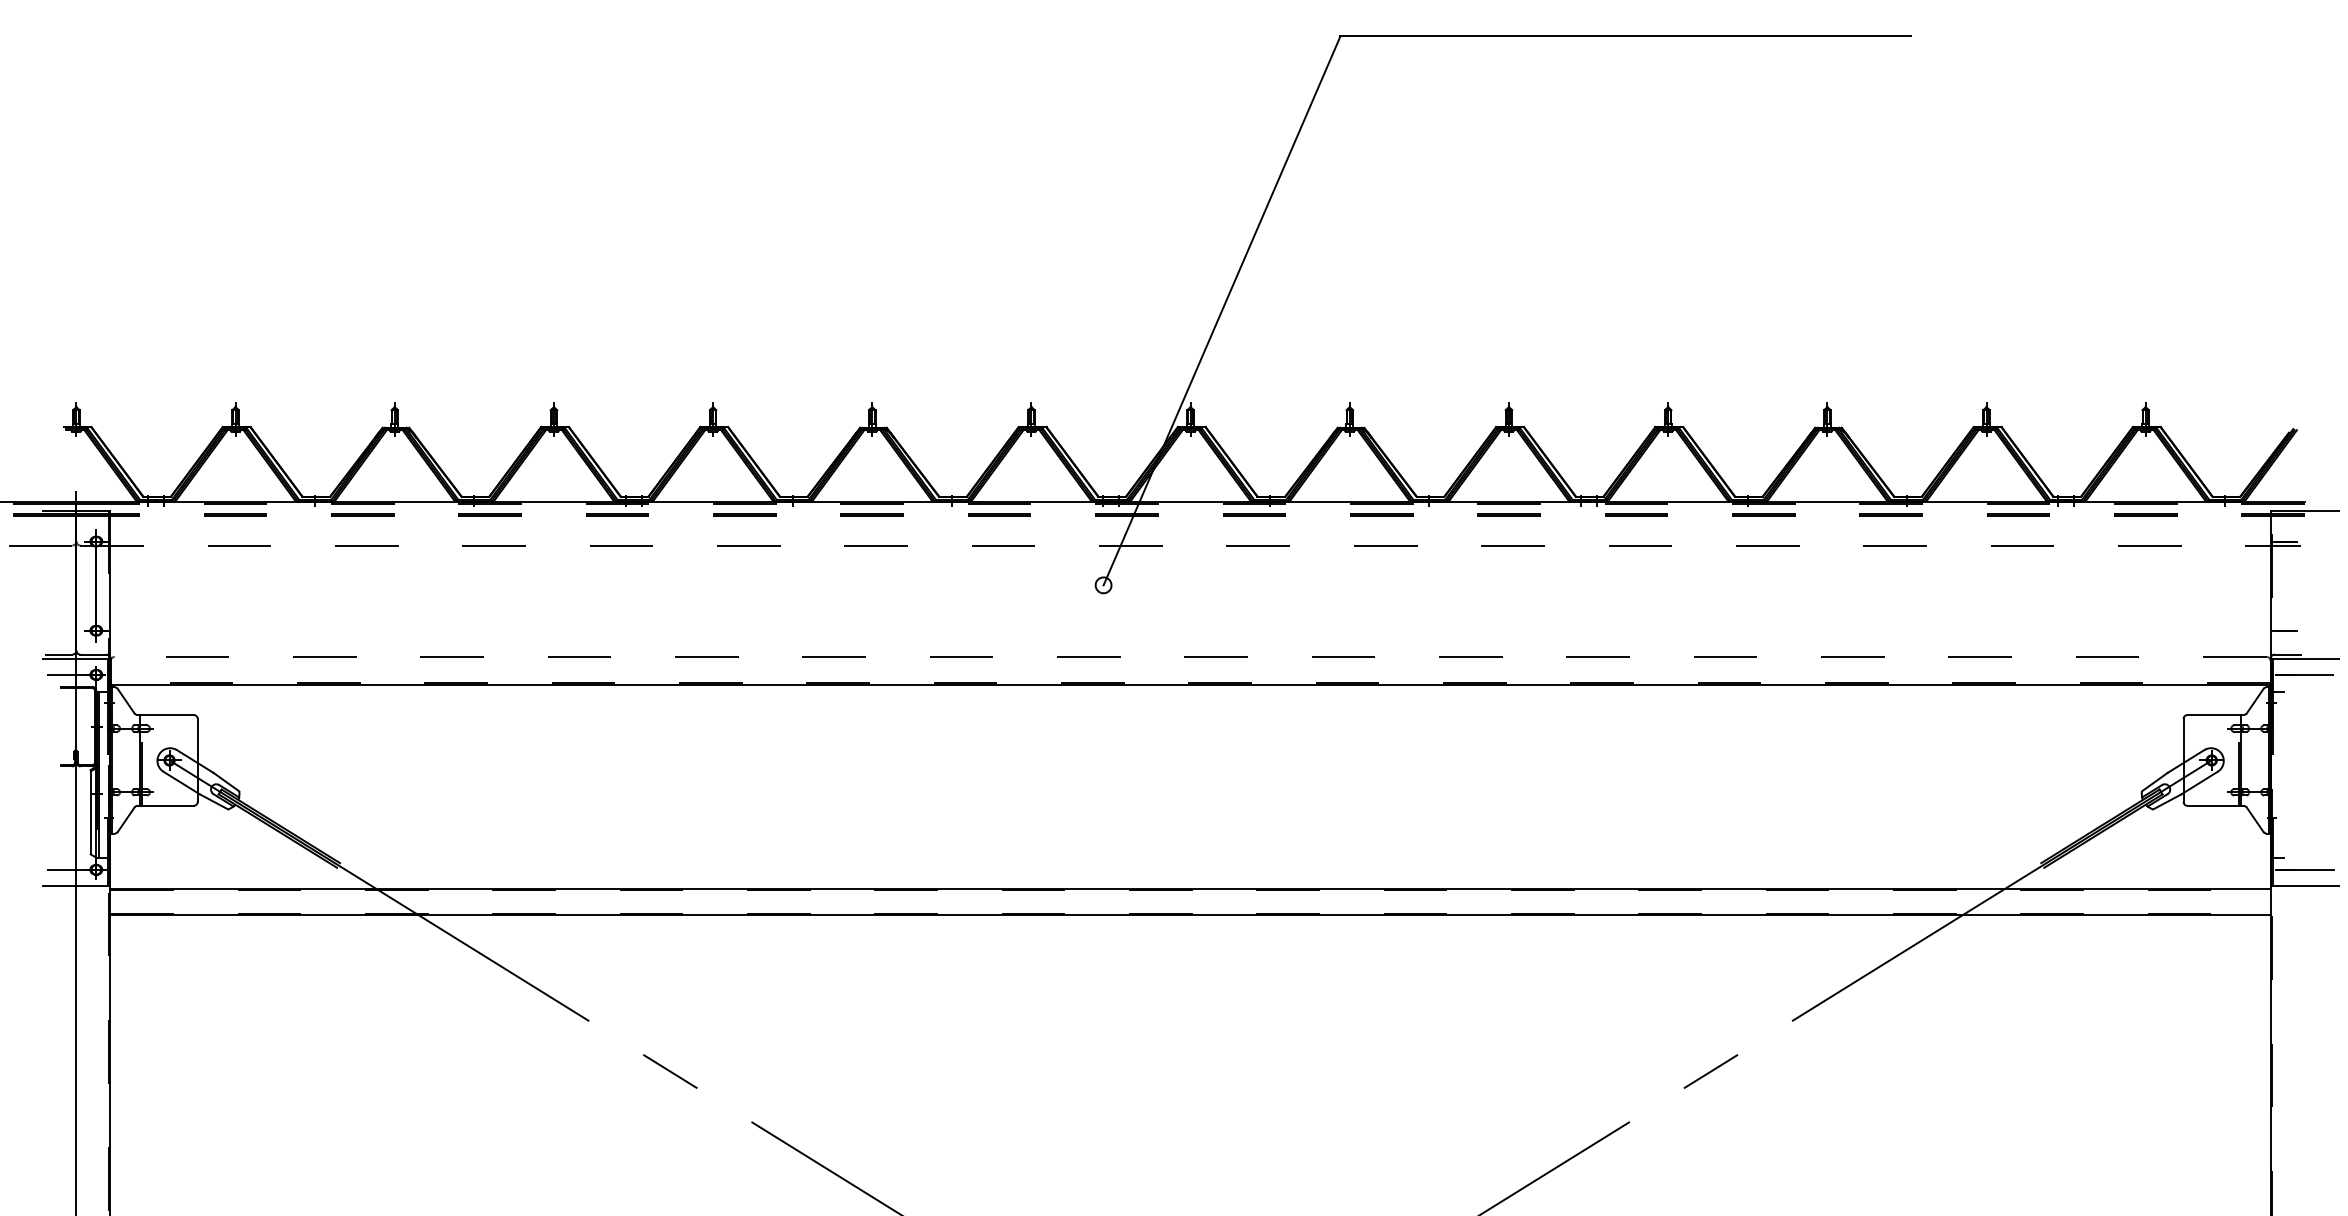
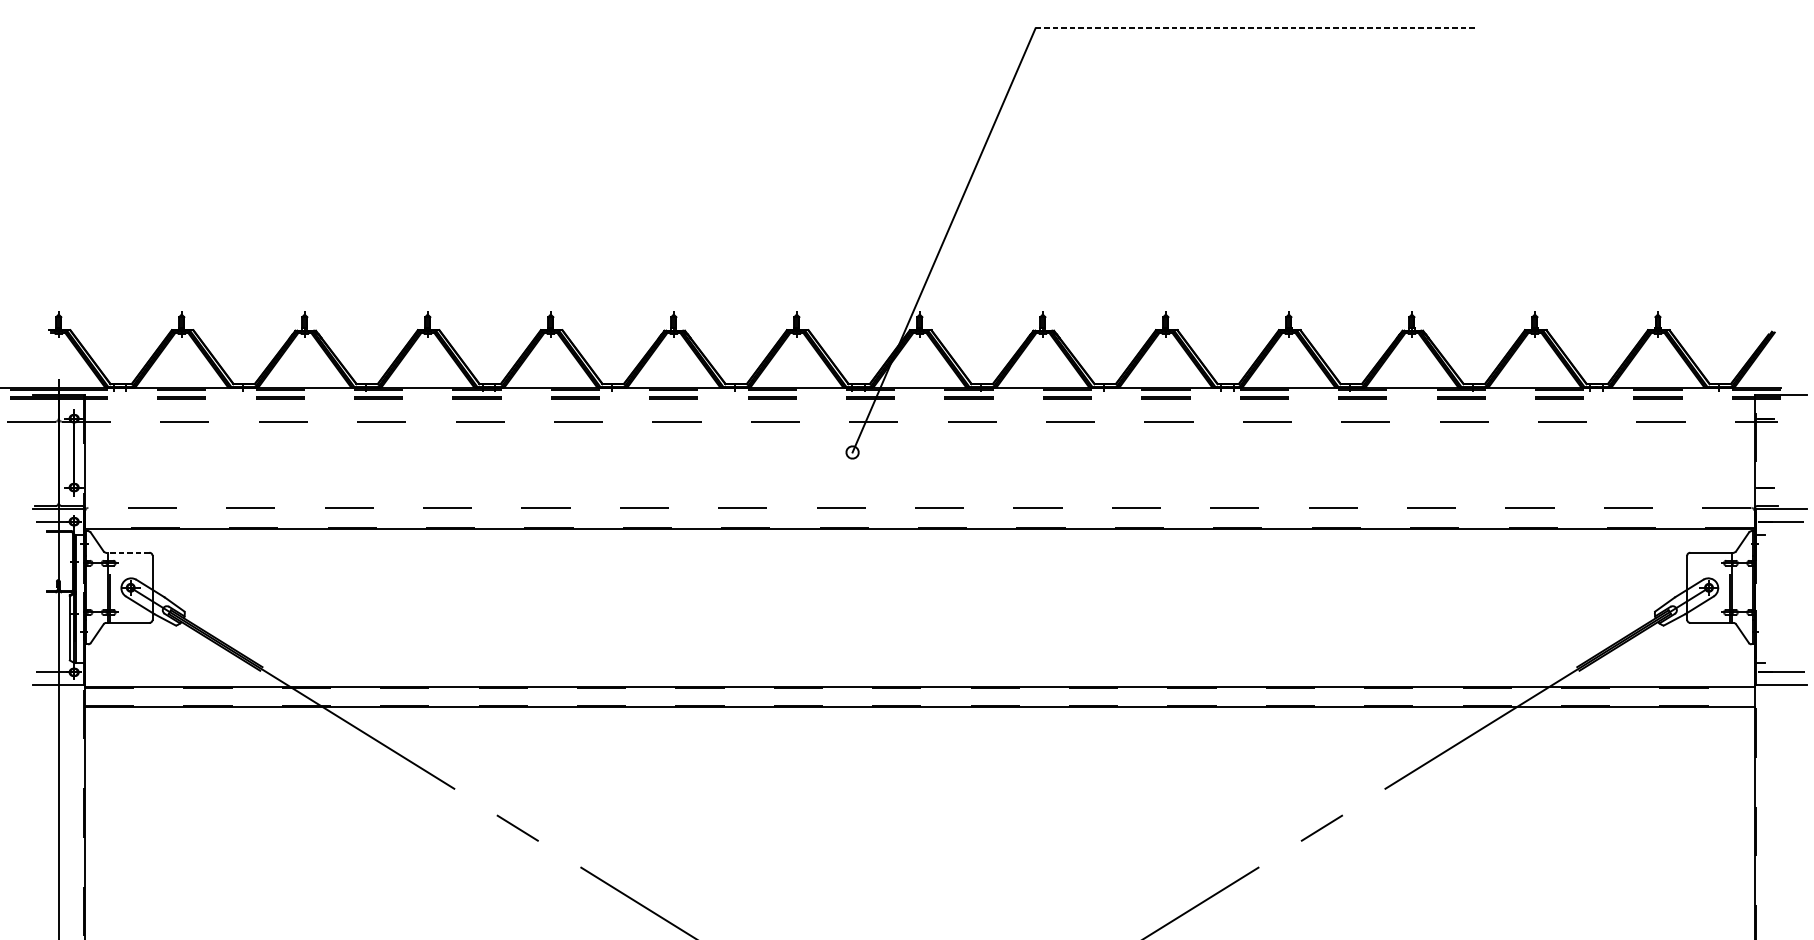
line: (1626, 36) -> (1256, 28), solid -> dashed
line: (165, 715) -> (127, 553), solid -> dashed

